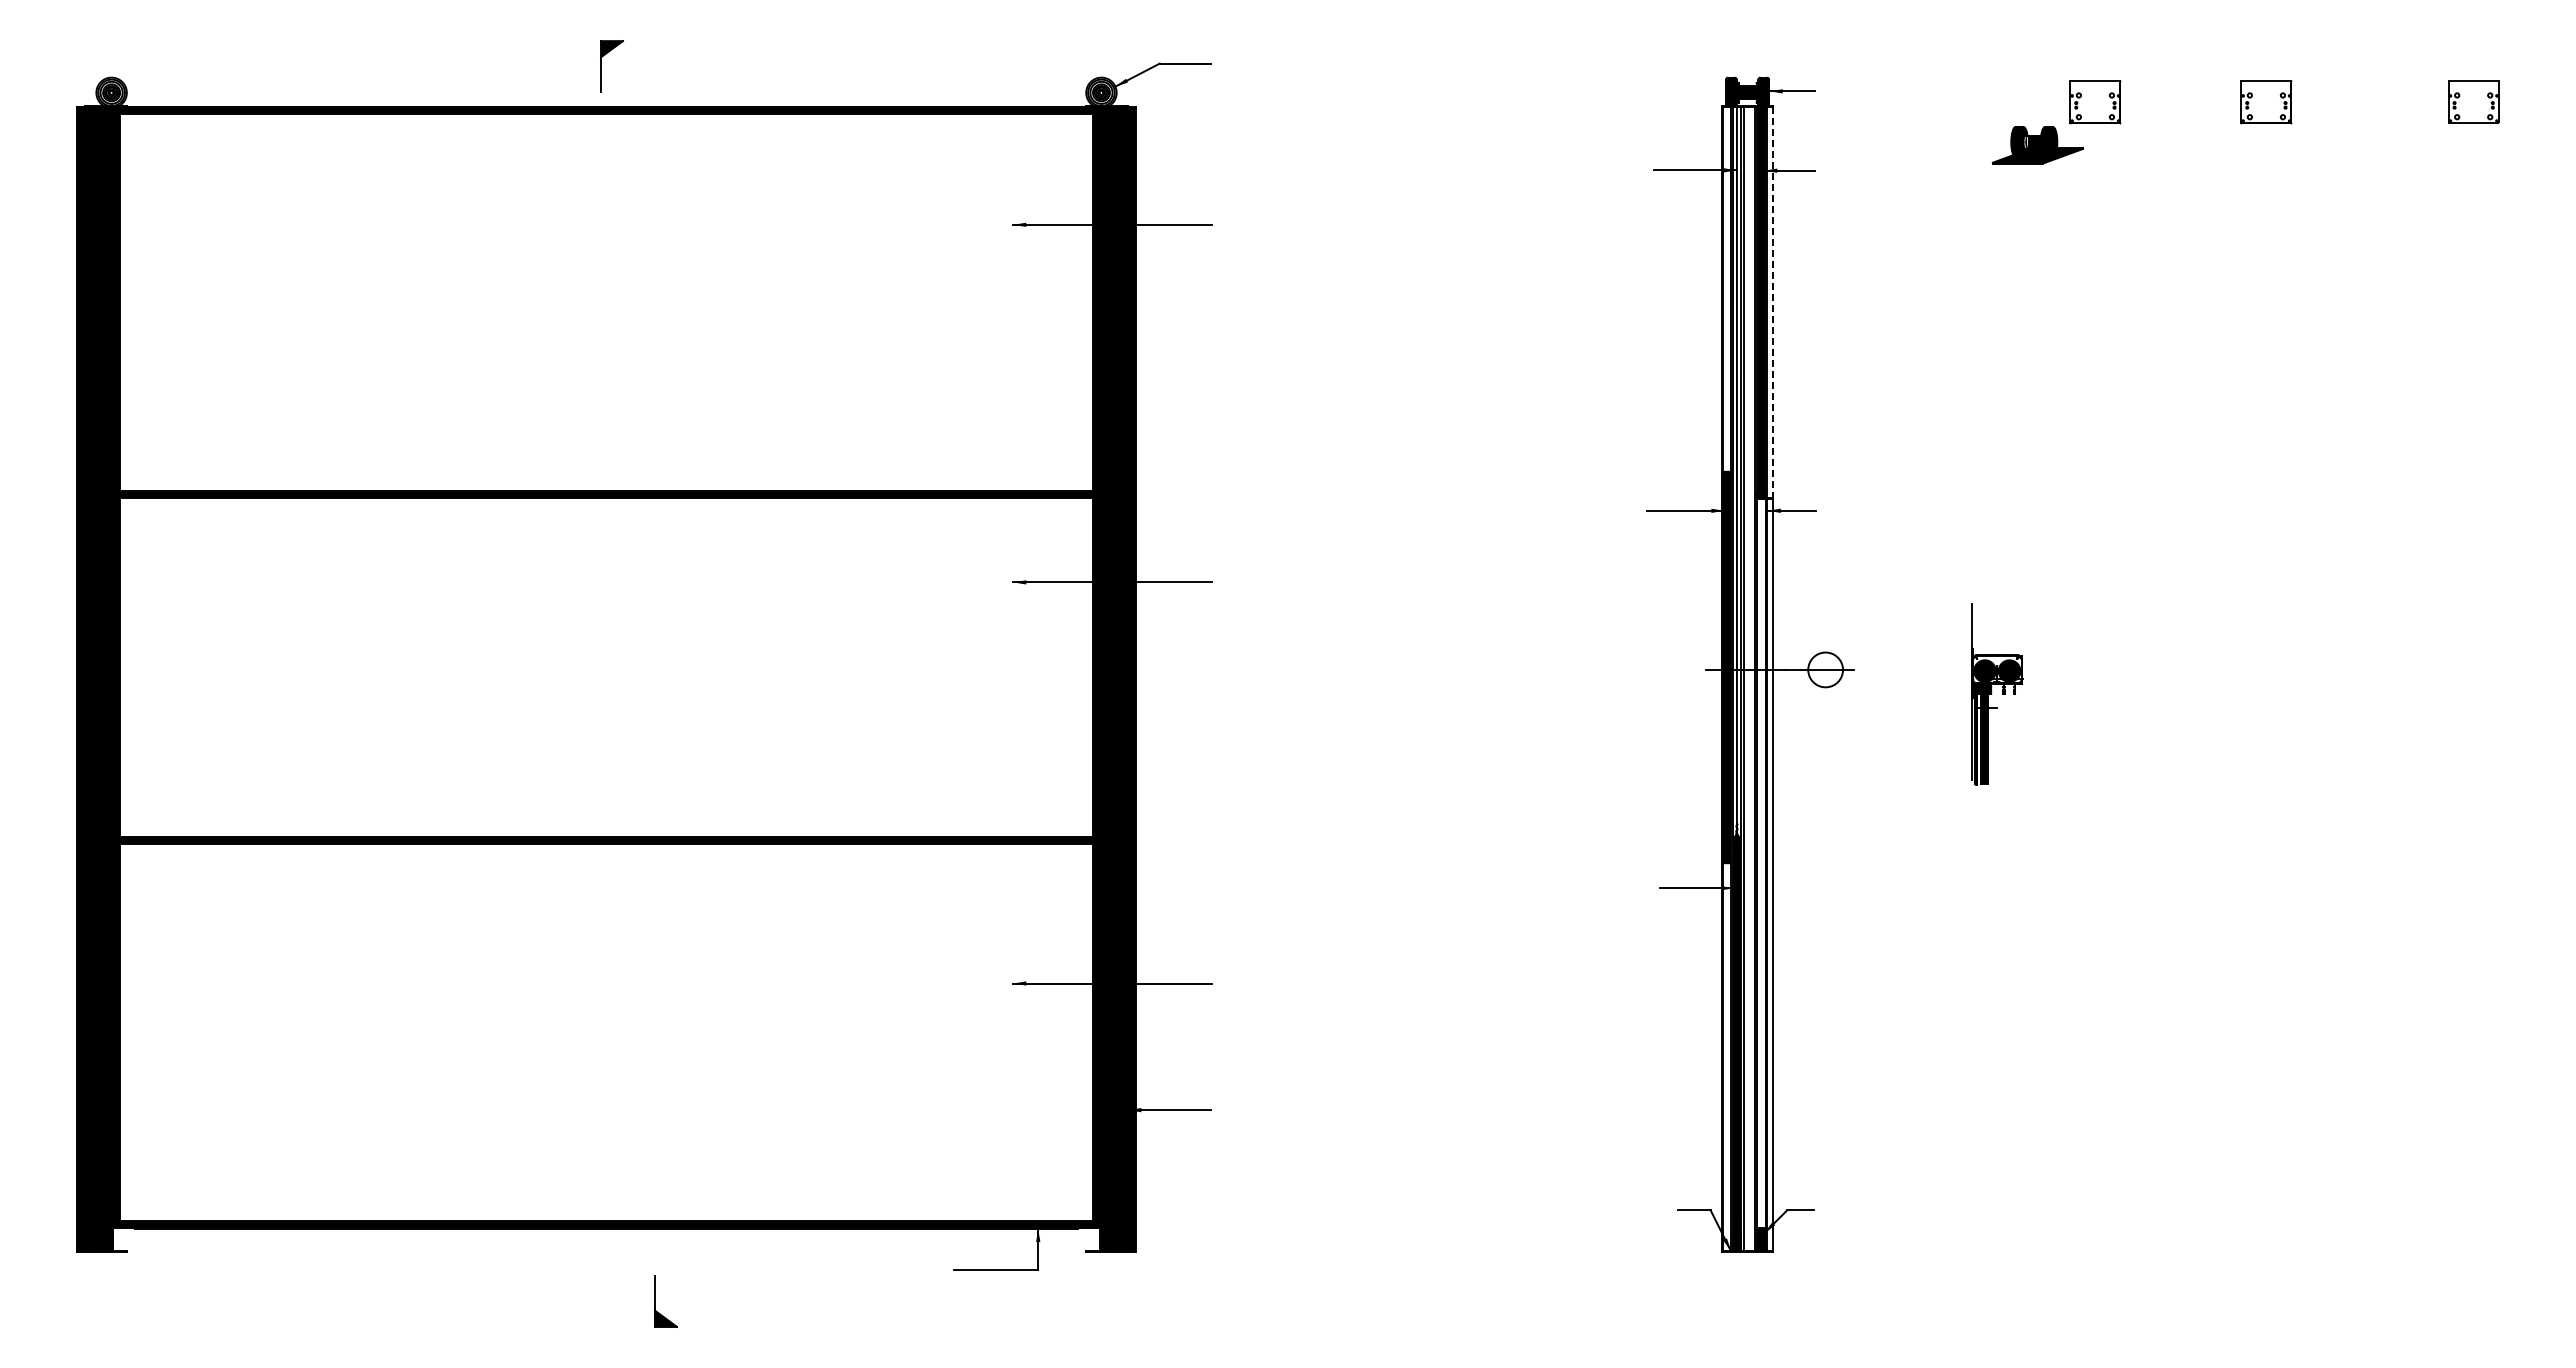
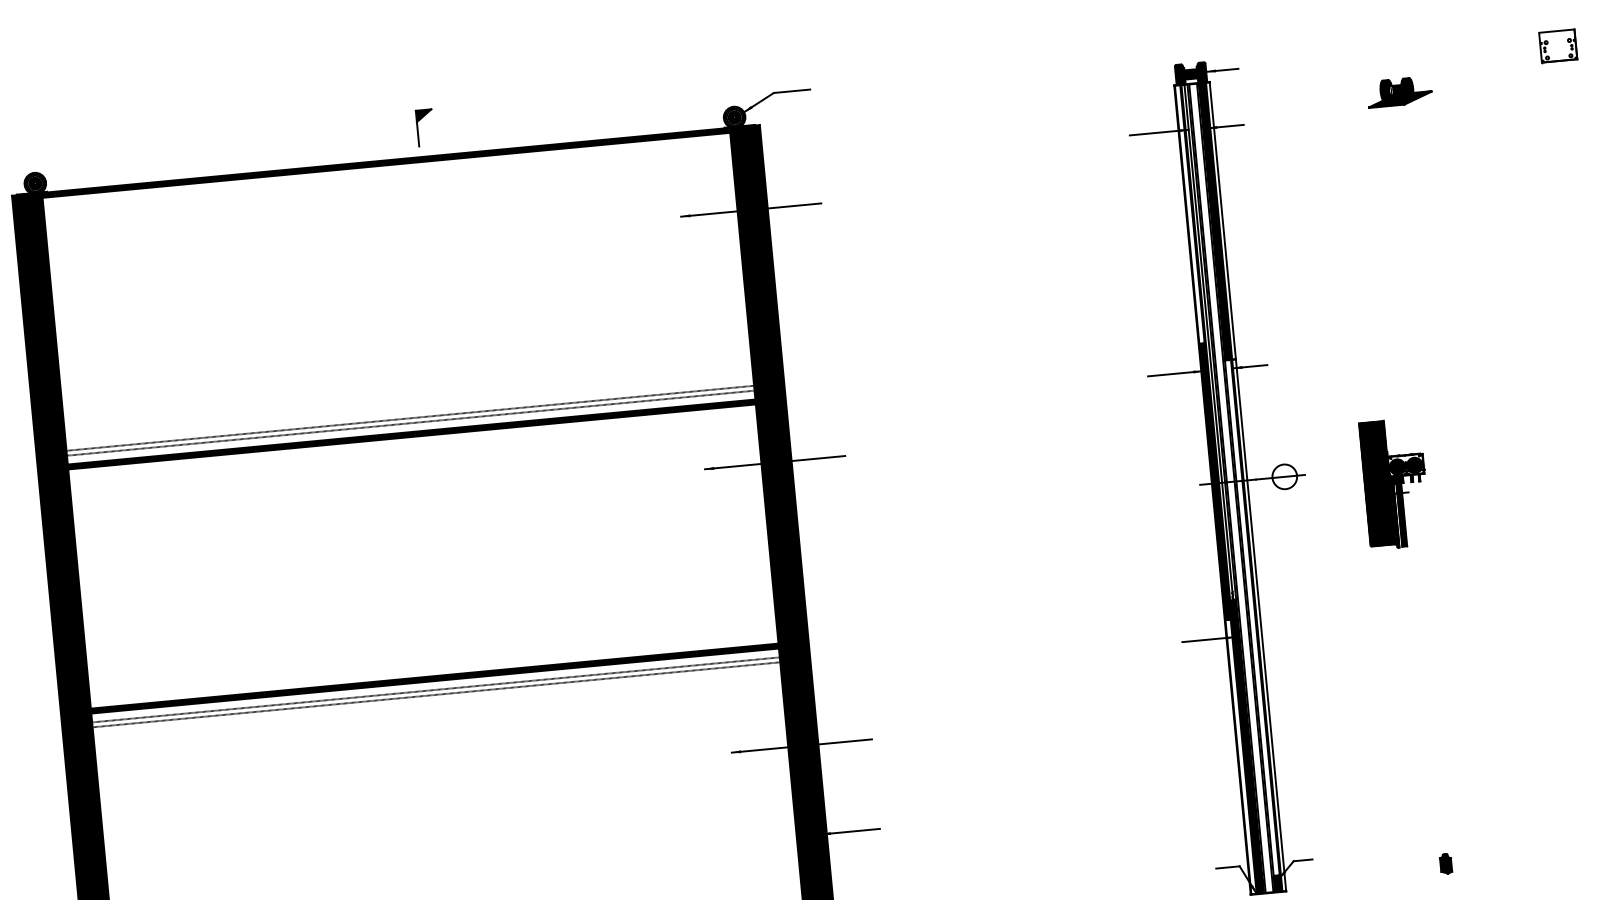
part: (601, 66) -> (417, 128), moved
part: (2095, 102) -> (1437, 57), removed
line: (1772, 302) -> (1222, 220), dashed -> solid
line: (606, 471) -> (410, 418), added
line: (606, 478) -> (410, 423), added
hatch: (1954, 691) -> (1377, 483), added
line: (606, 856) -> (435, 690), added
line: (606, 863) -> (436, 695), added
part: (2000, 1234) -> (1445, 864), added

